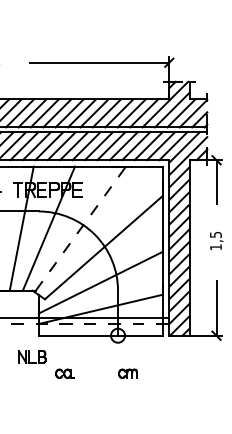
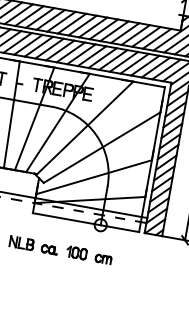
line: (80, 228) -> (84, 127), dashed -> solid
part: (32, 356) -> (22, 242), moved
part: (96, 371) -> (76, 252), added

